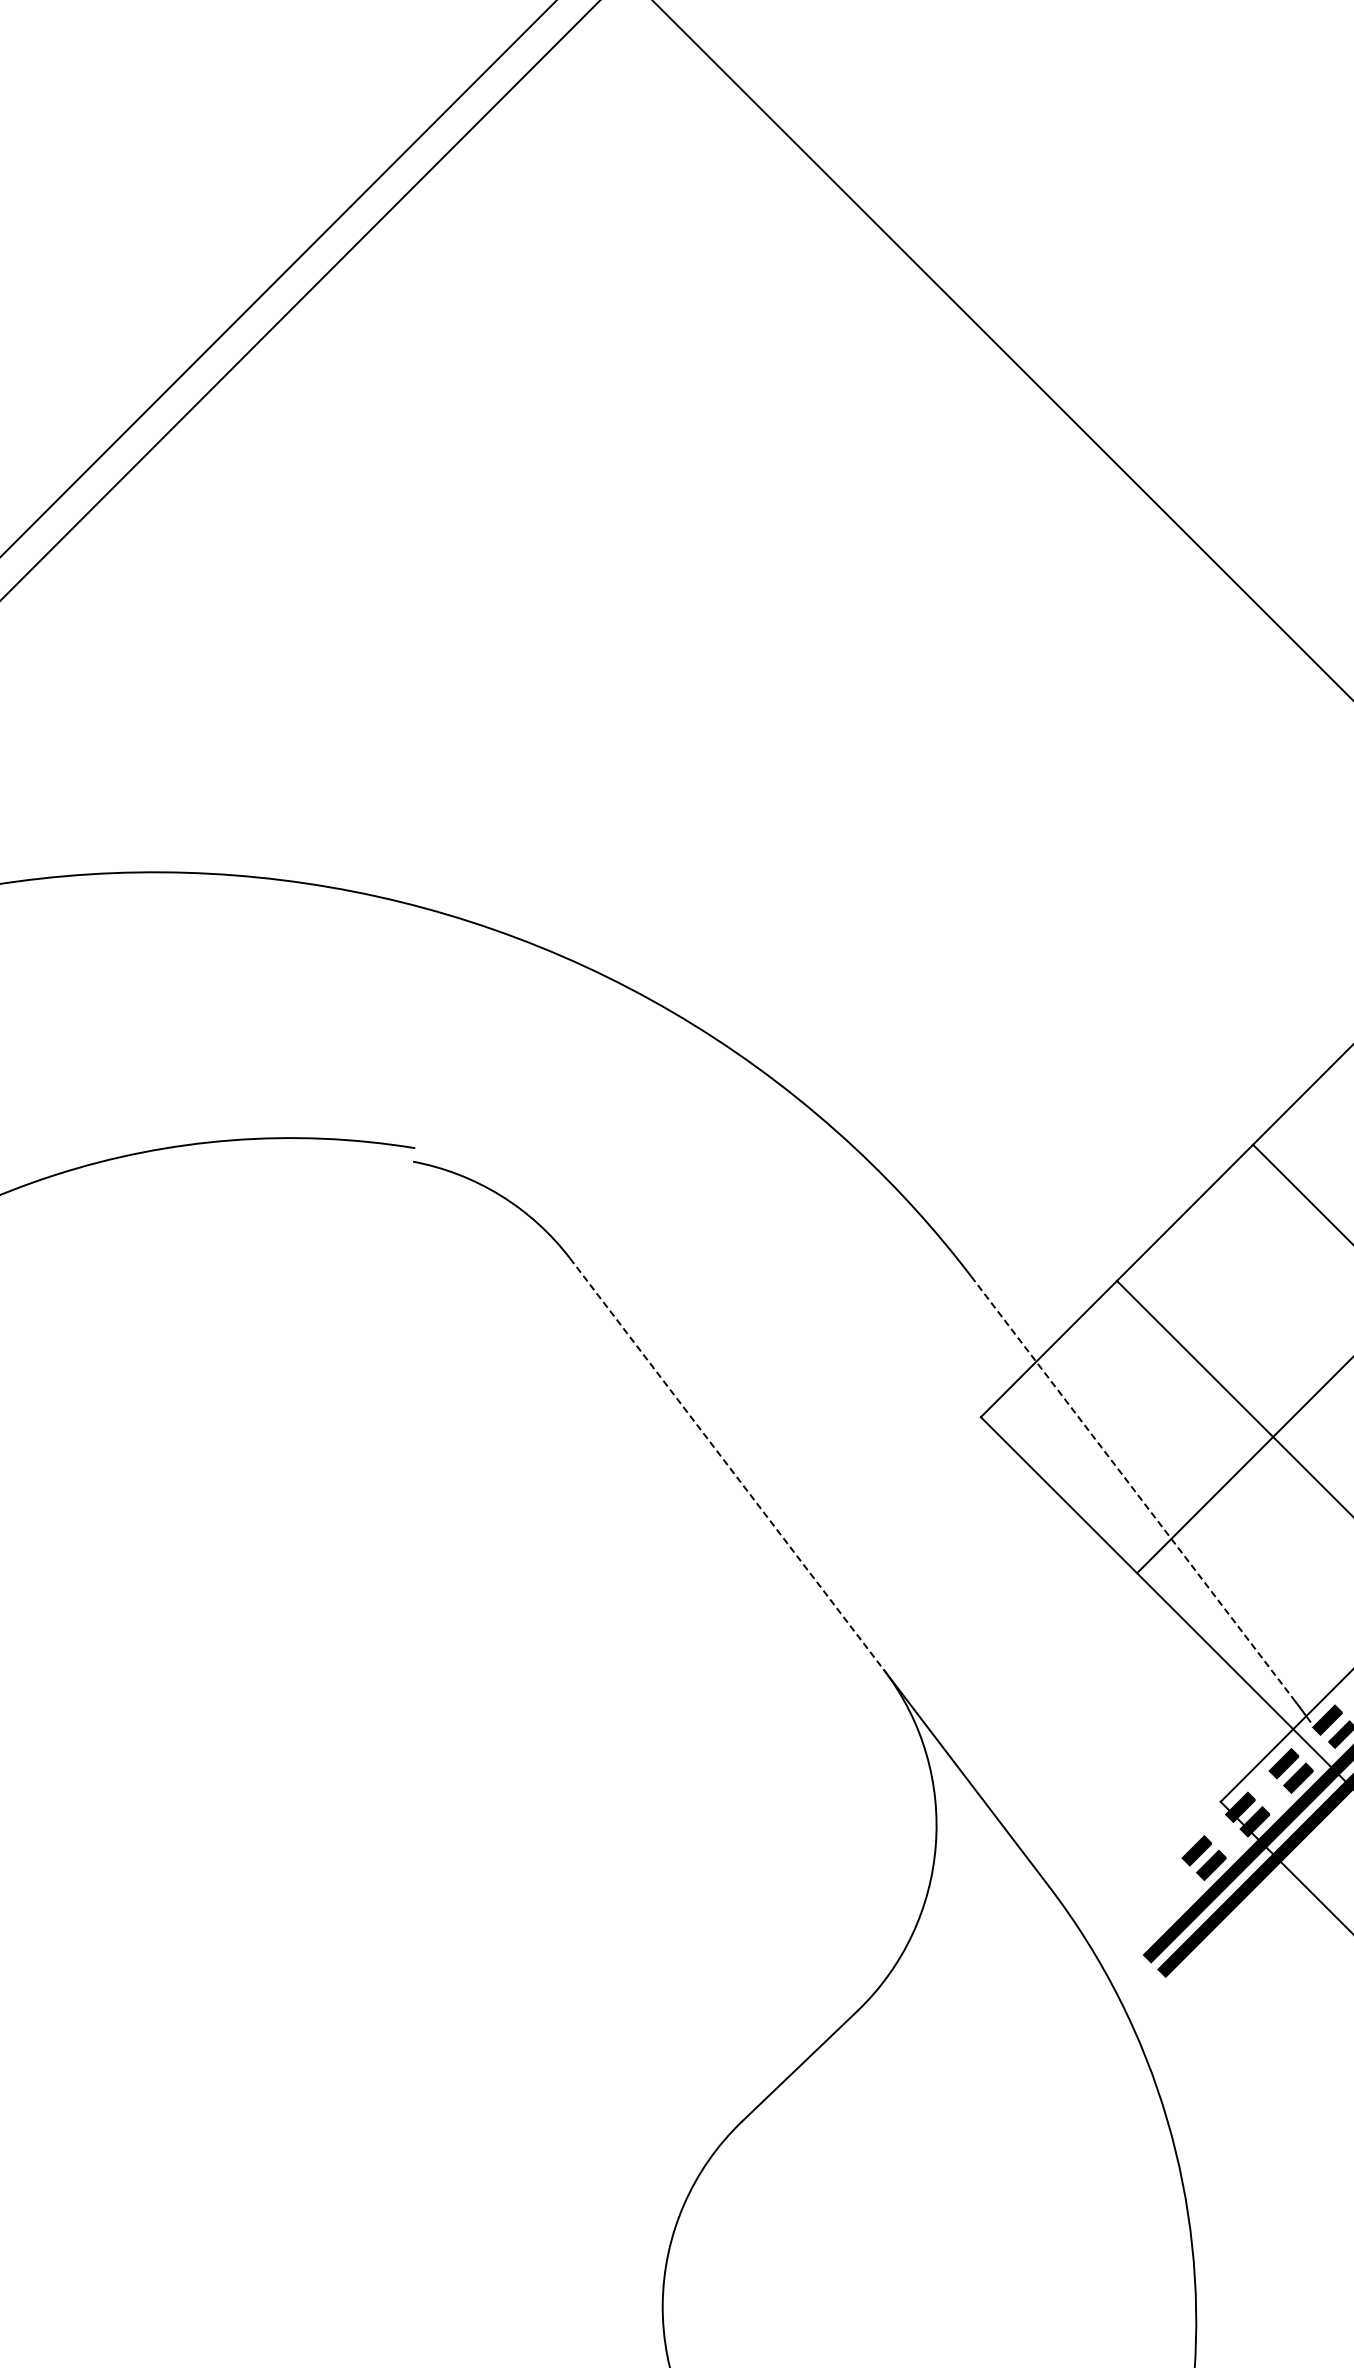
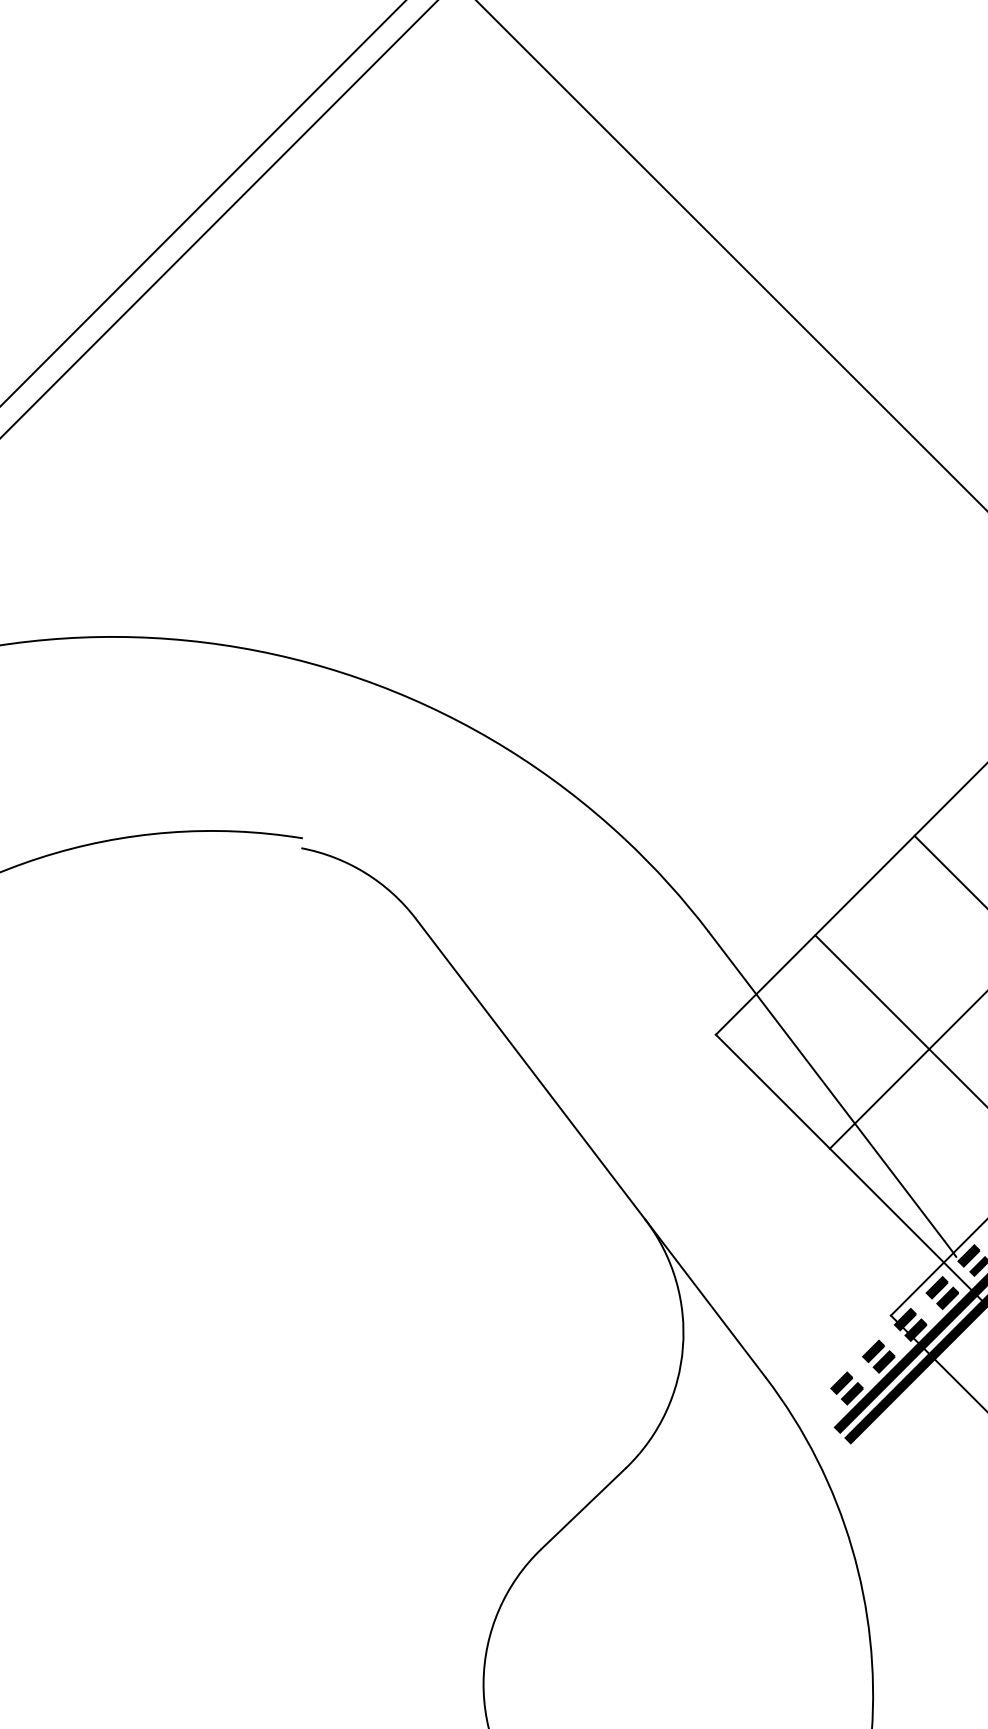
line: (726, 1464) -> (530, 1069), dashed -> solid
line: (1132, 1488) -> (826, 1086), dashed -> solid
part: (1160, 1901) -> (847, 1388), added

